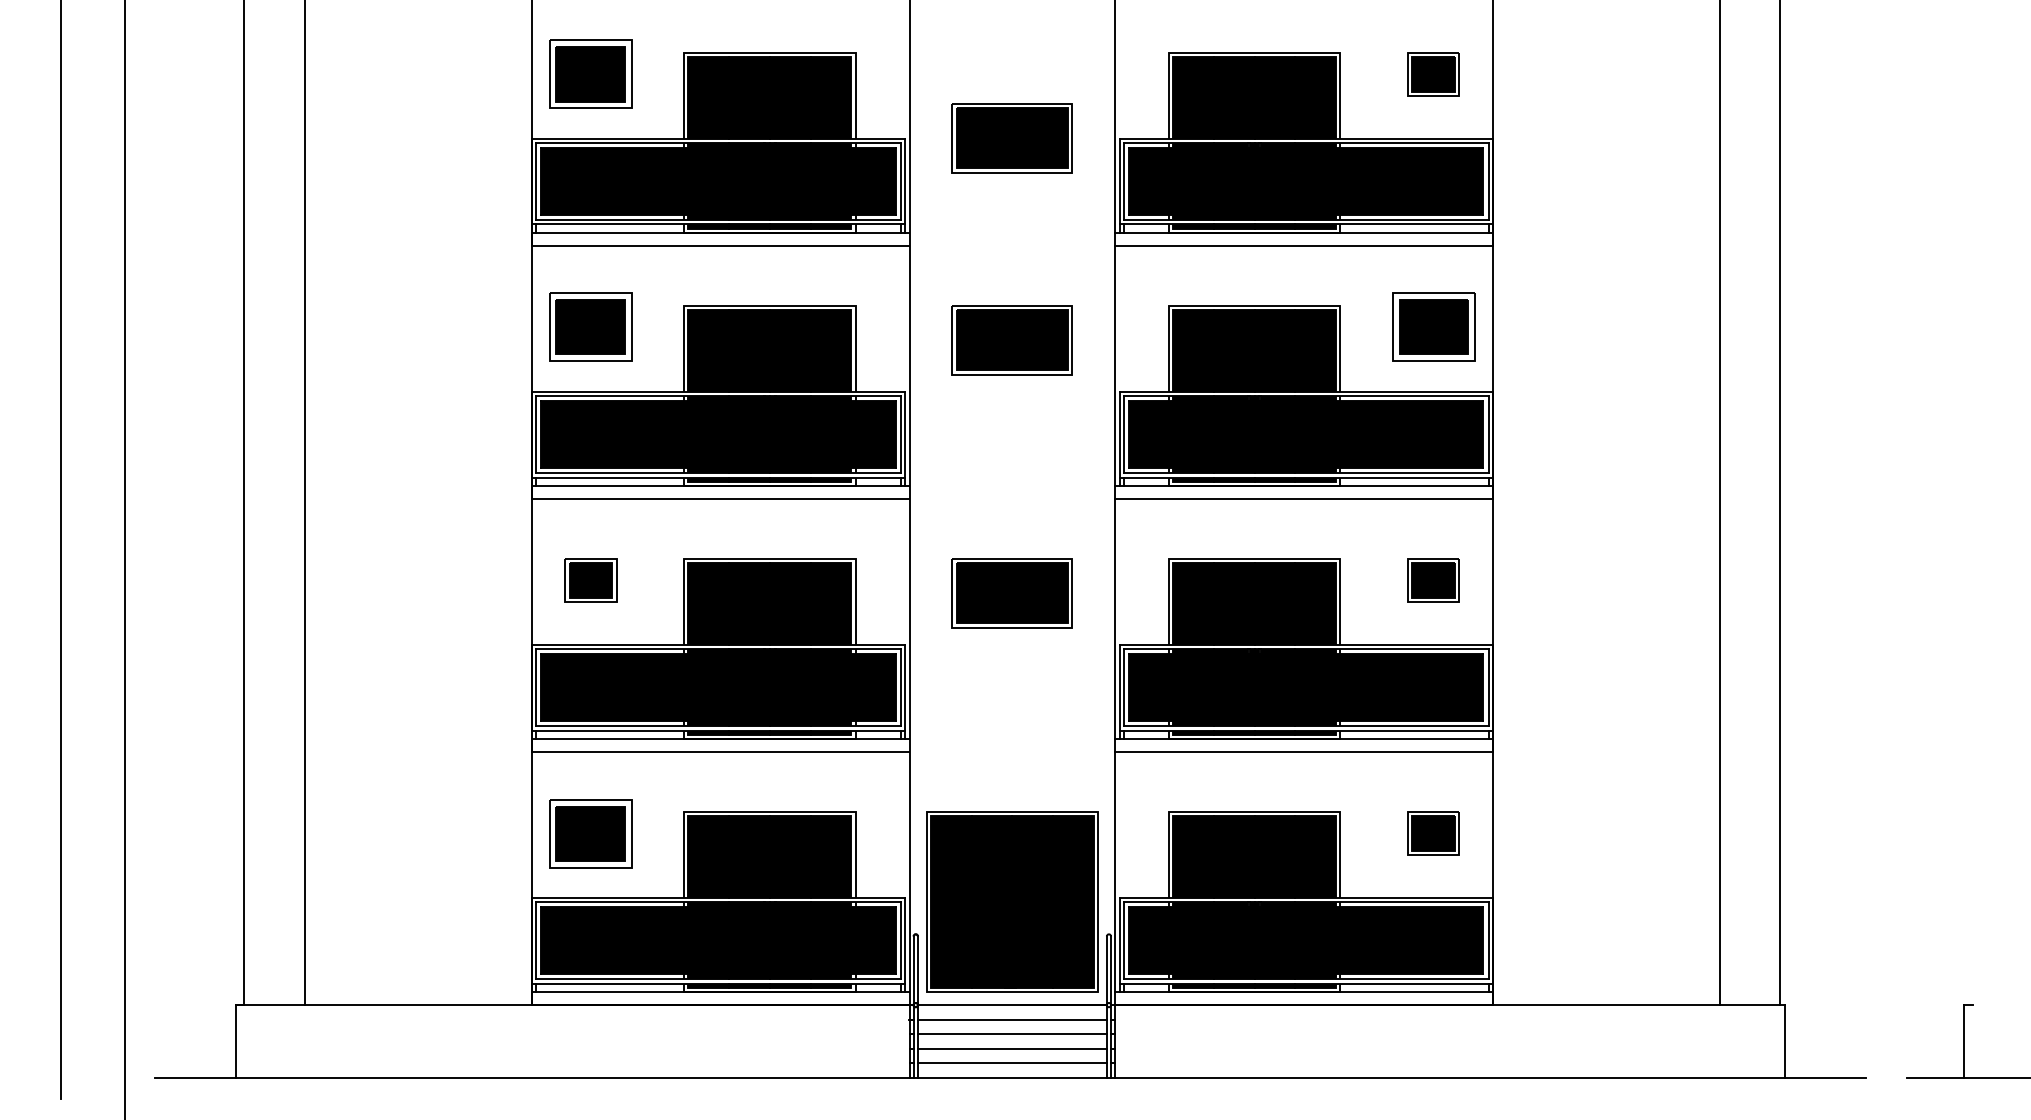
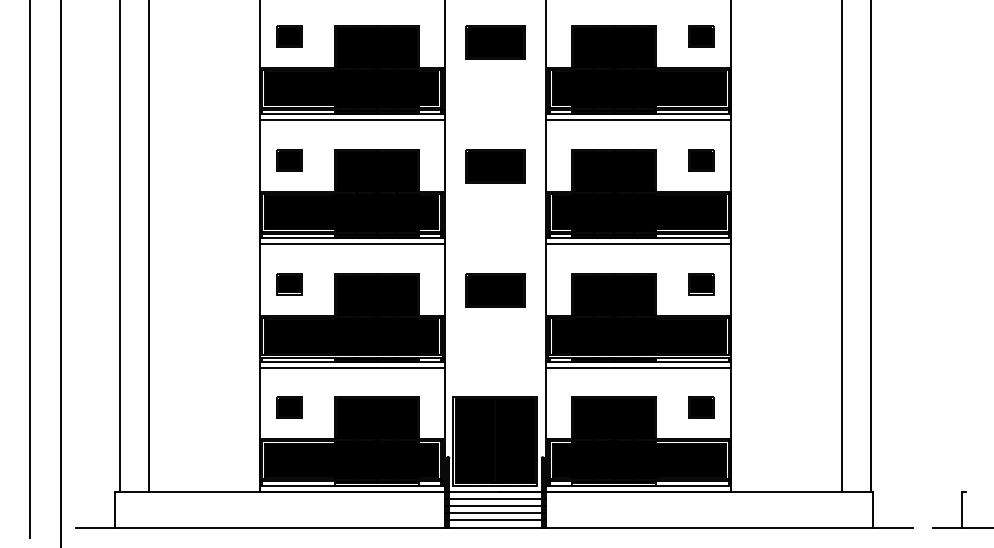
part: (591, 74) -> (289, 36), size x0.62
part: (1012, 138) -> (495, 42), moved
part: (591, 328) -> (289, 160), size x0.62
part: (1433, 328) -> (701, 160), size x0.62
part: (591, 832) -> (289, 407), size x0.62

